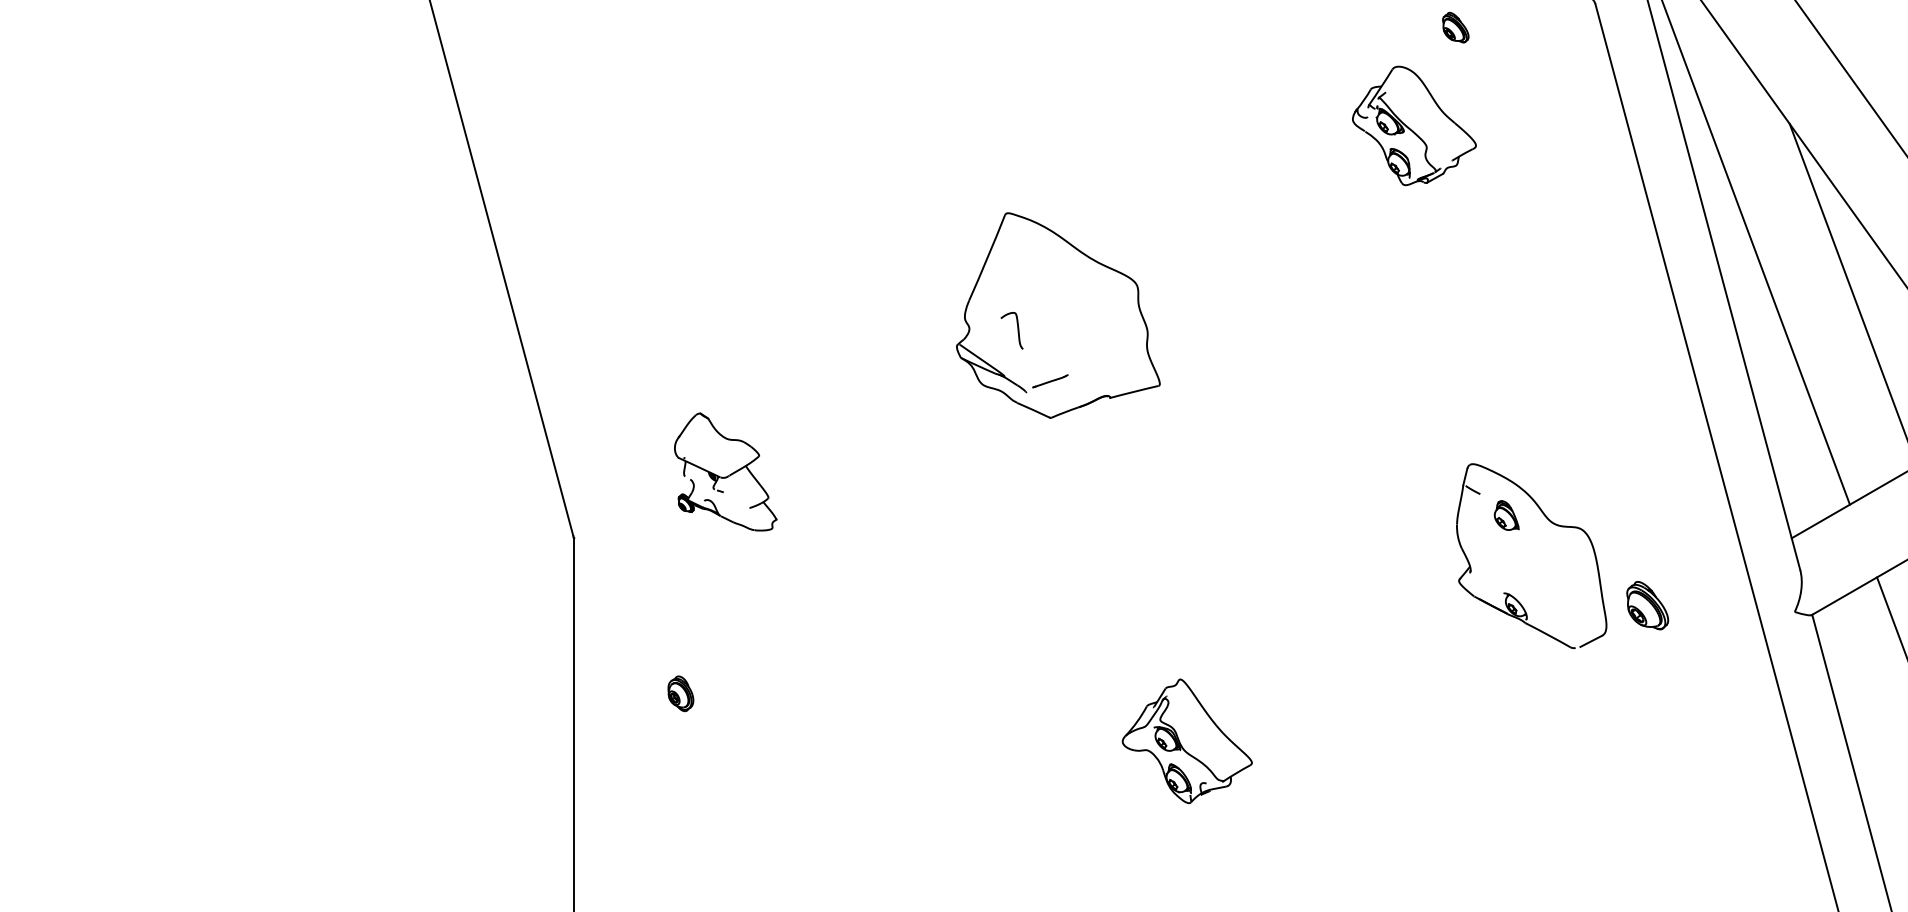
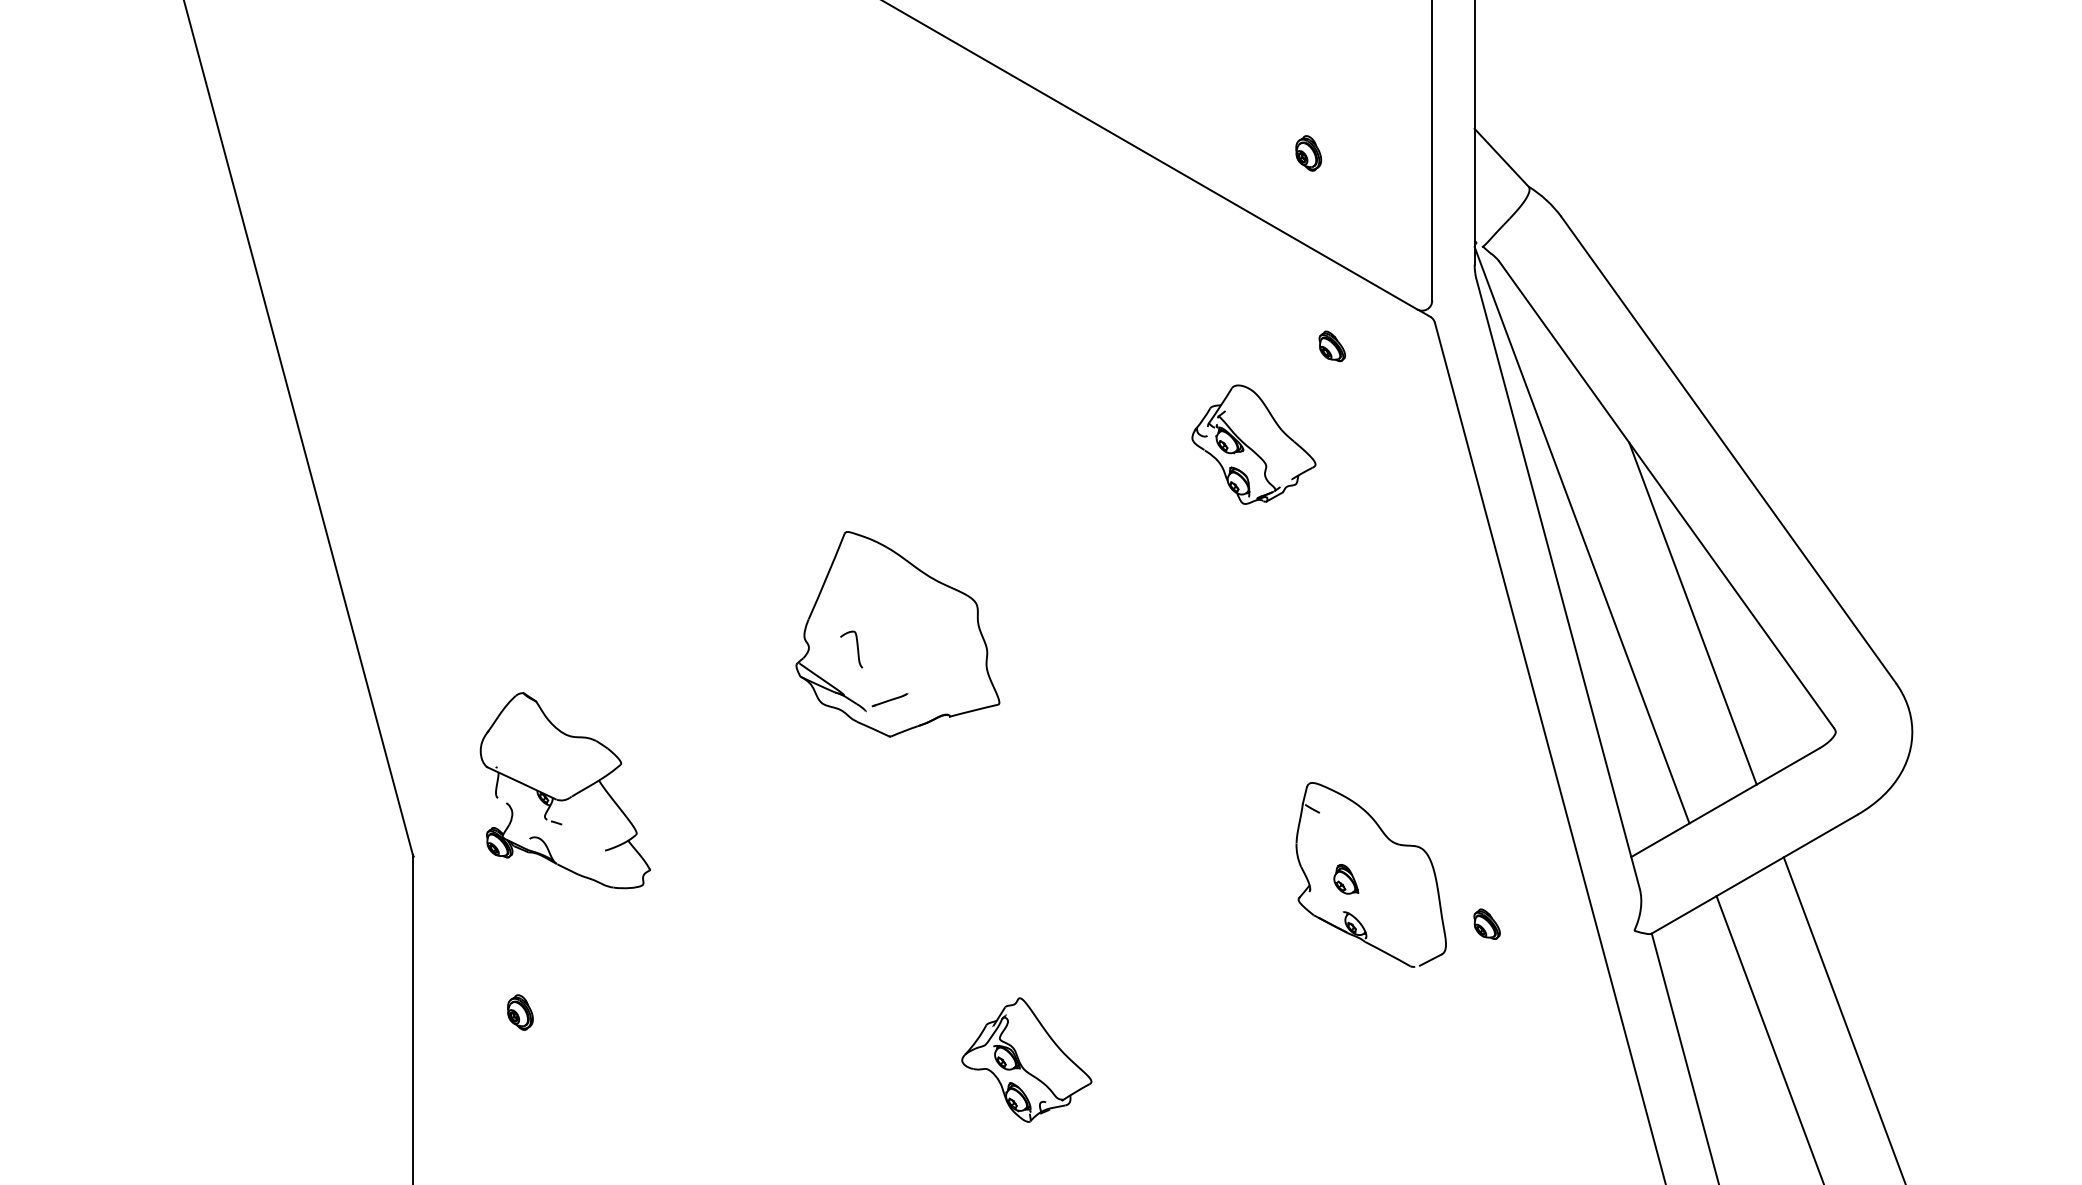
part: (1454, 27) -> (1331, 346), moved
part: (724, 471) -> (564, 790), size x1.67
part: (1506, 515) -> (1346, 879), moved
part: (1646, 604) -> (1486, 923), size x0.62

